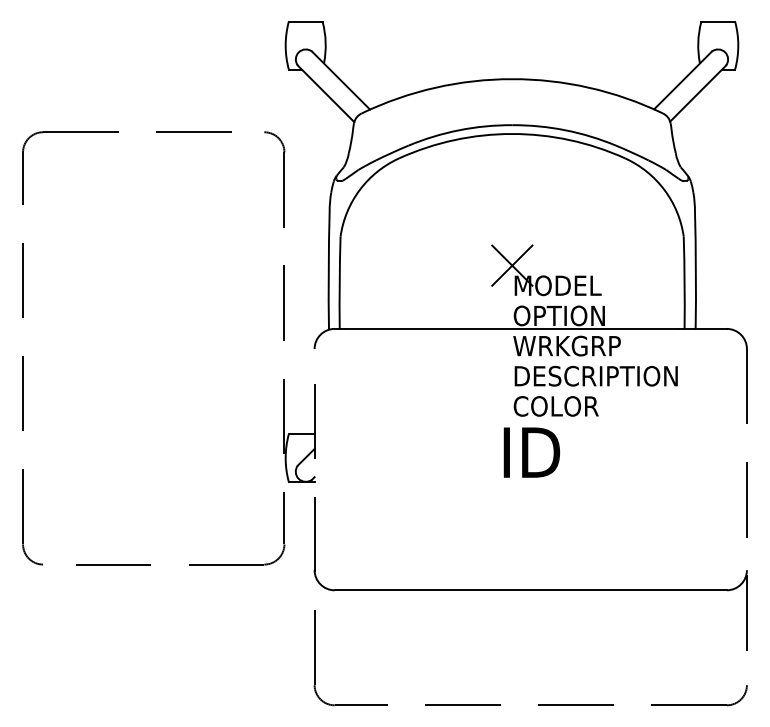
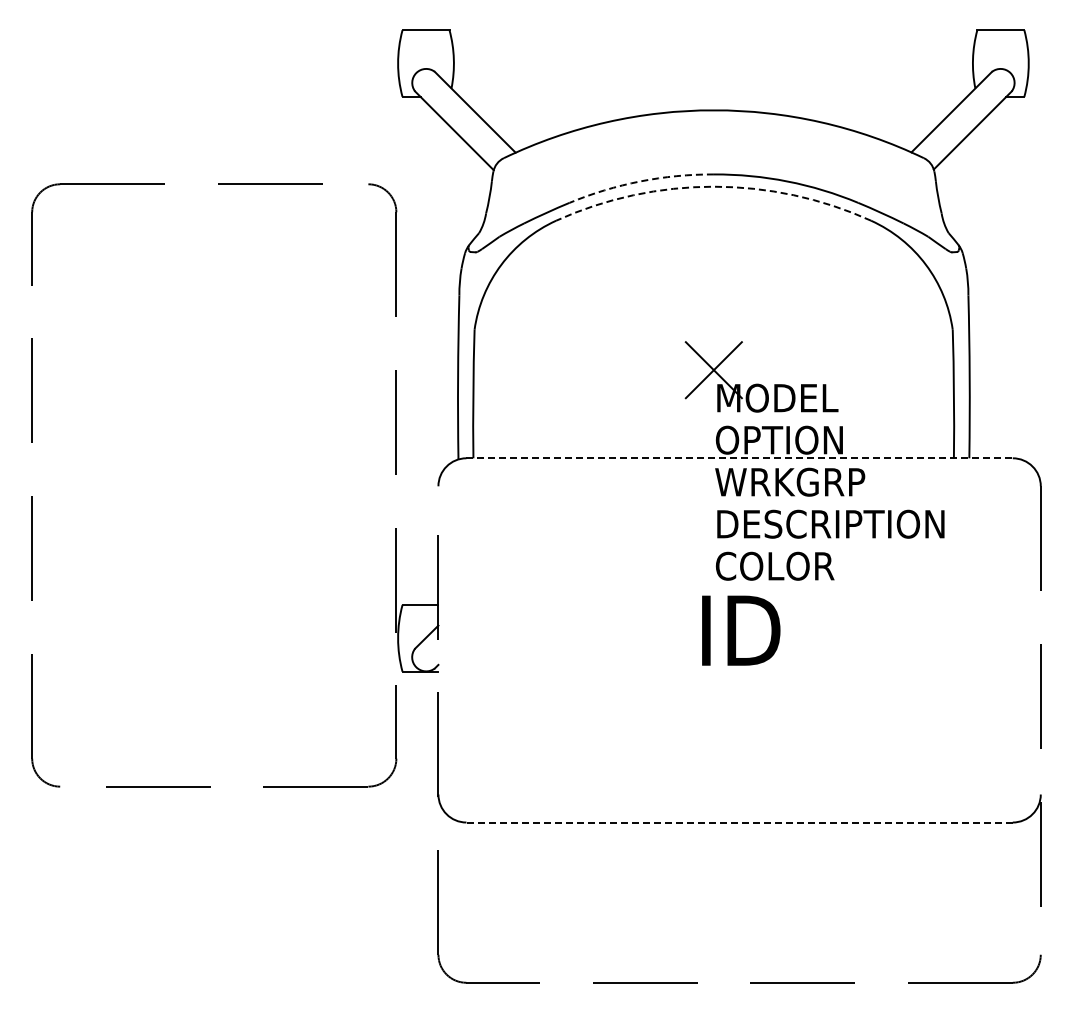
arc: (459, 130) -> (640, 181), solid -> dashed
arc: (512, 133) -> (713, 186), solid -> dashed
line: (531, 329) -> (740, 458), solid -> dashed
line: (530, 590) -> (739, 822), solid -> dashed

